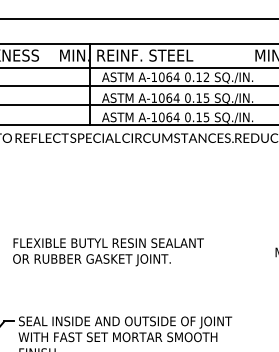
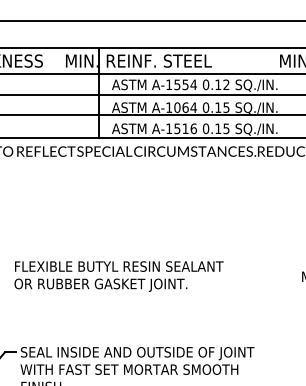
text: (165, 76) -> (181, 84), A-1064 -> A-1554
text: (169, 117) -> (185, 128), A-1064 -> A-1516

